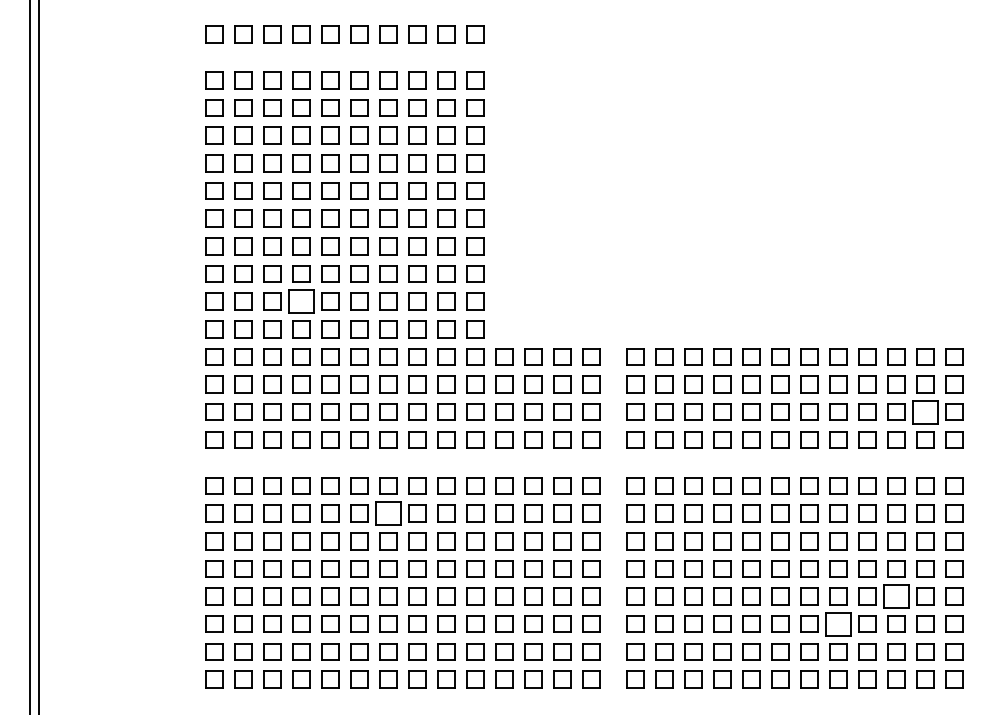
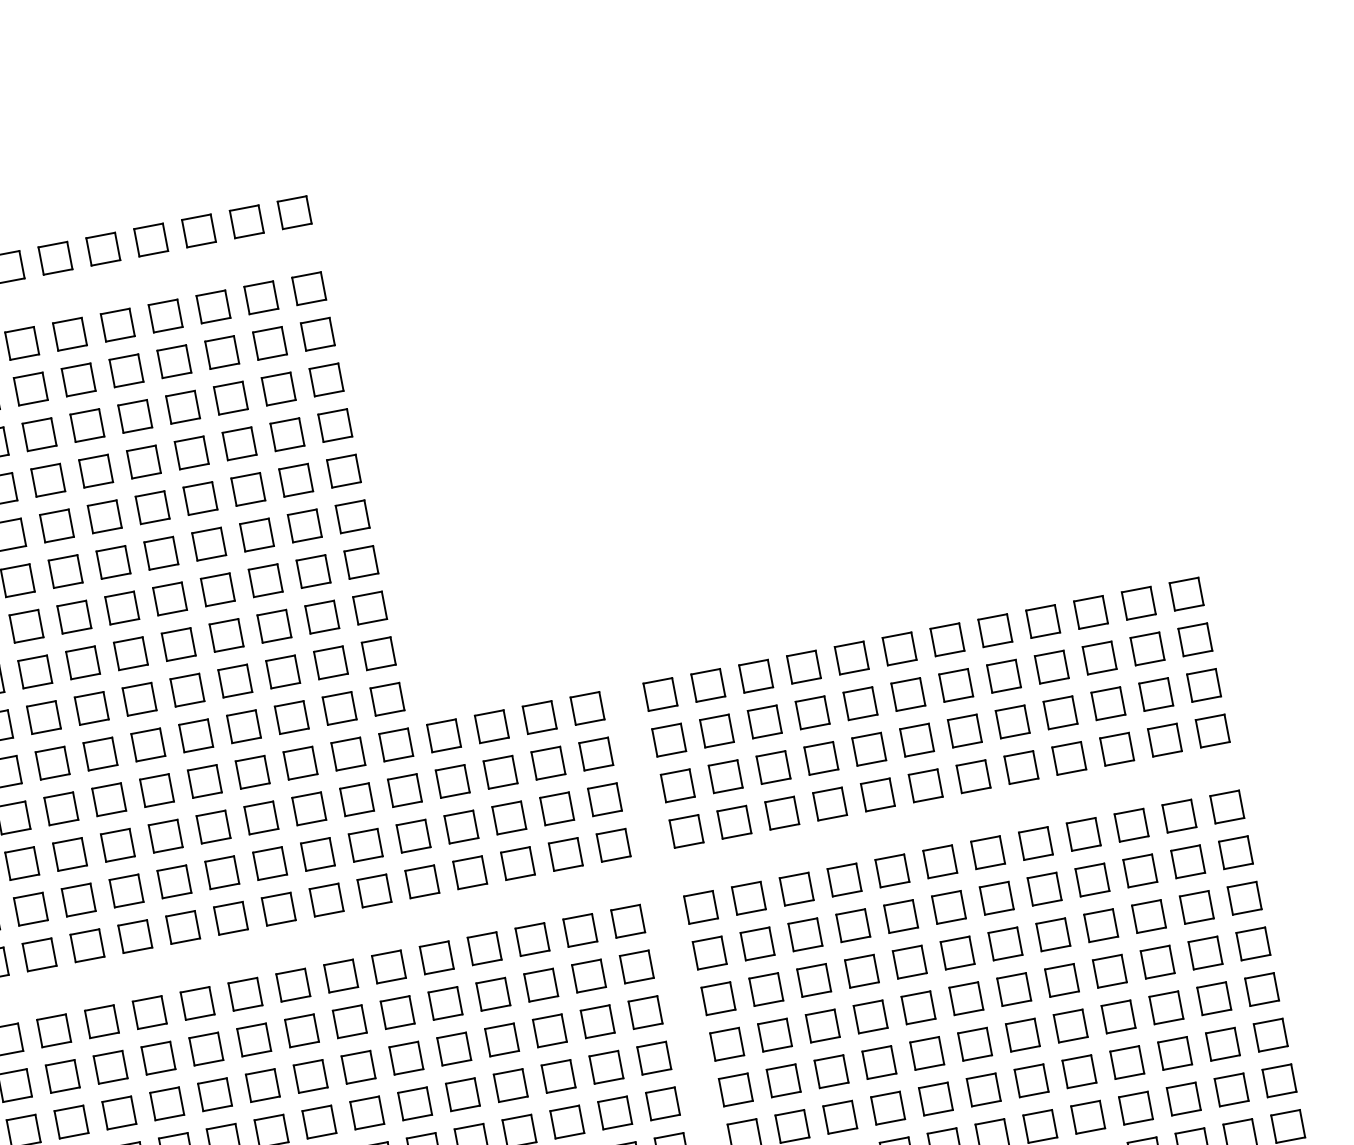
part: (301, 301) -> (91, 708), size x0.71
part: (925, 411) -> (1156, 693), size x0.71
part: (388, 513) -> (302, 1030), size x0.71
part: (896, 596) -> (1166, 1007), size x0.71
part: (838, 623) -> (1079, 1070), size x0.71

